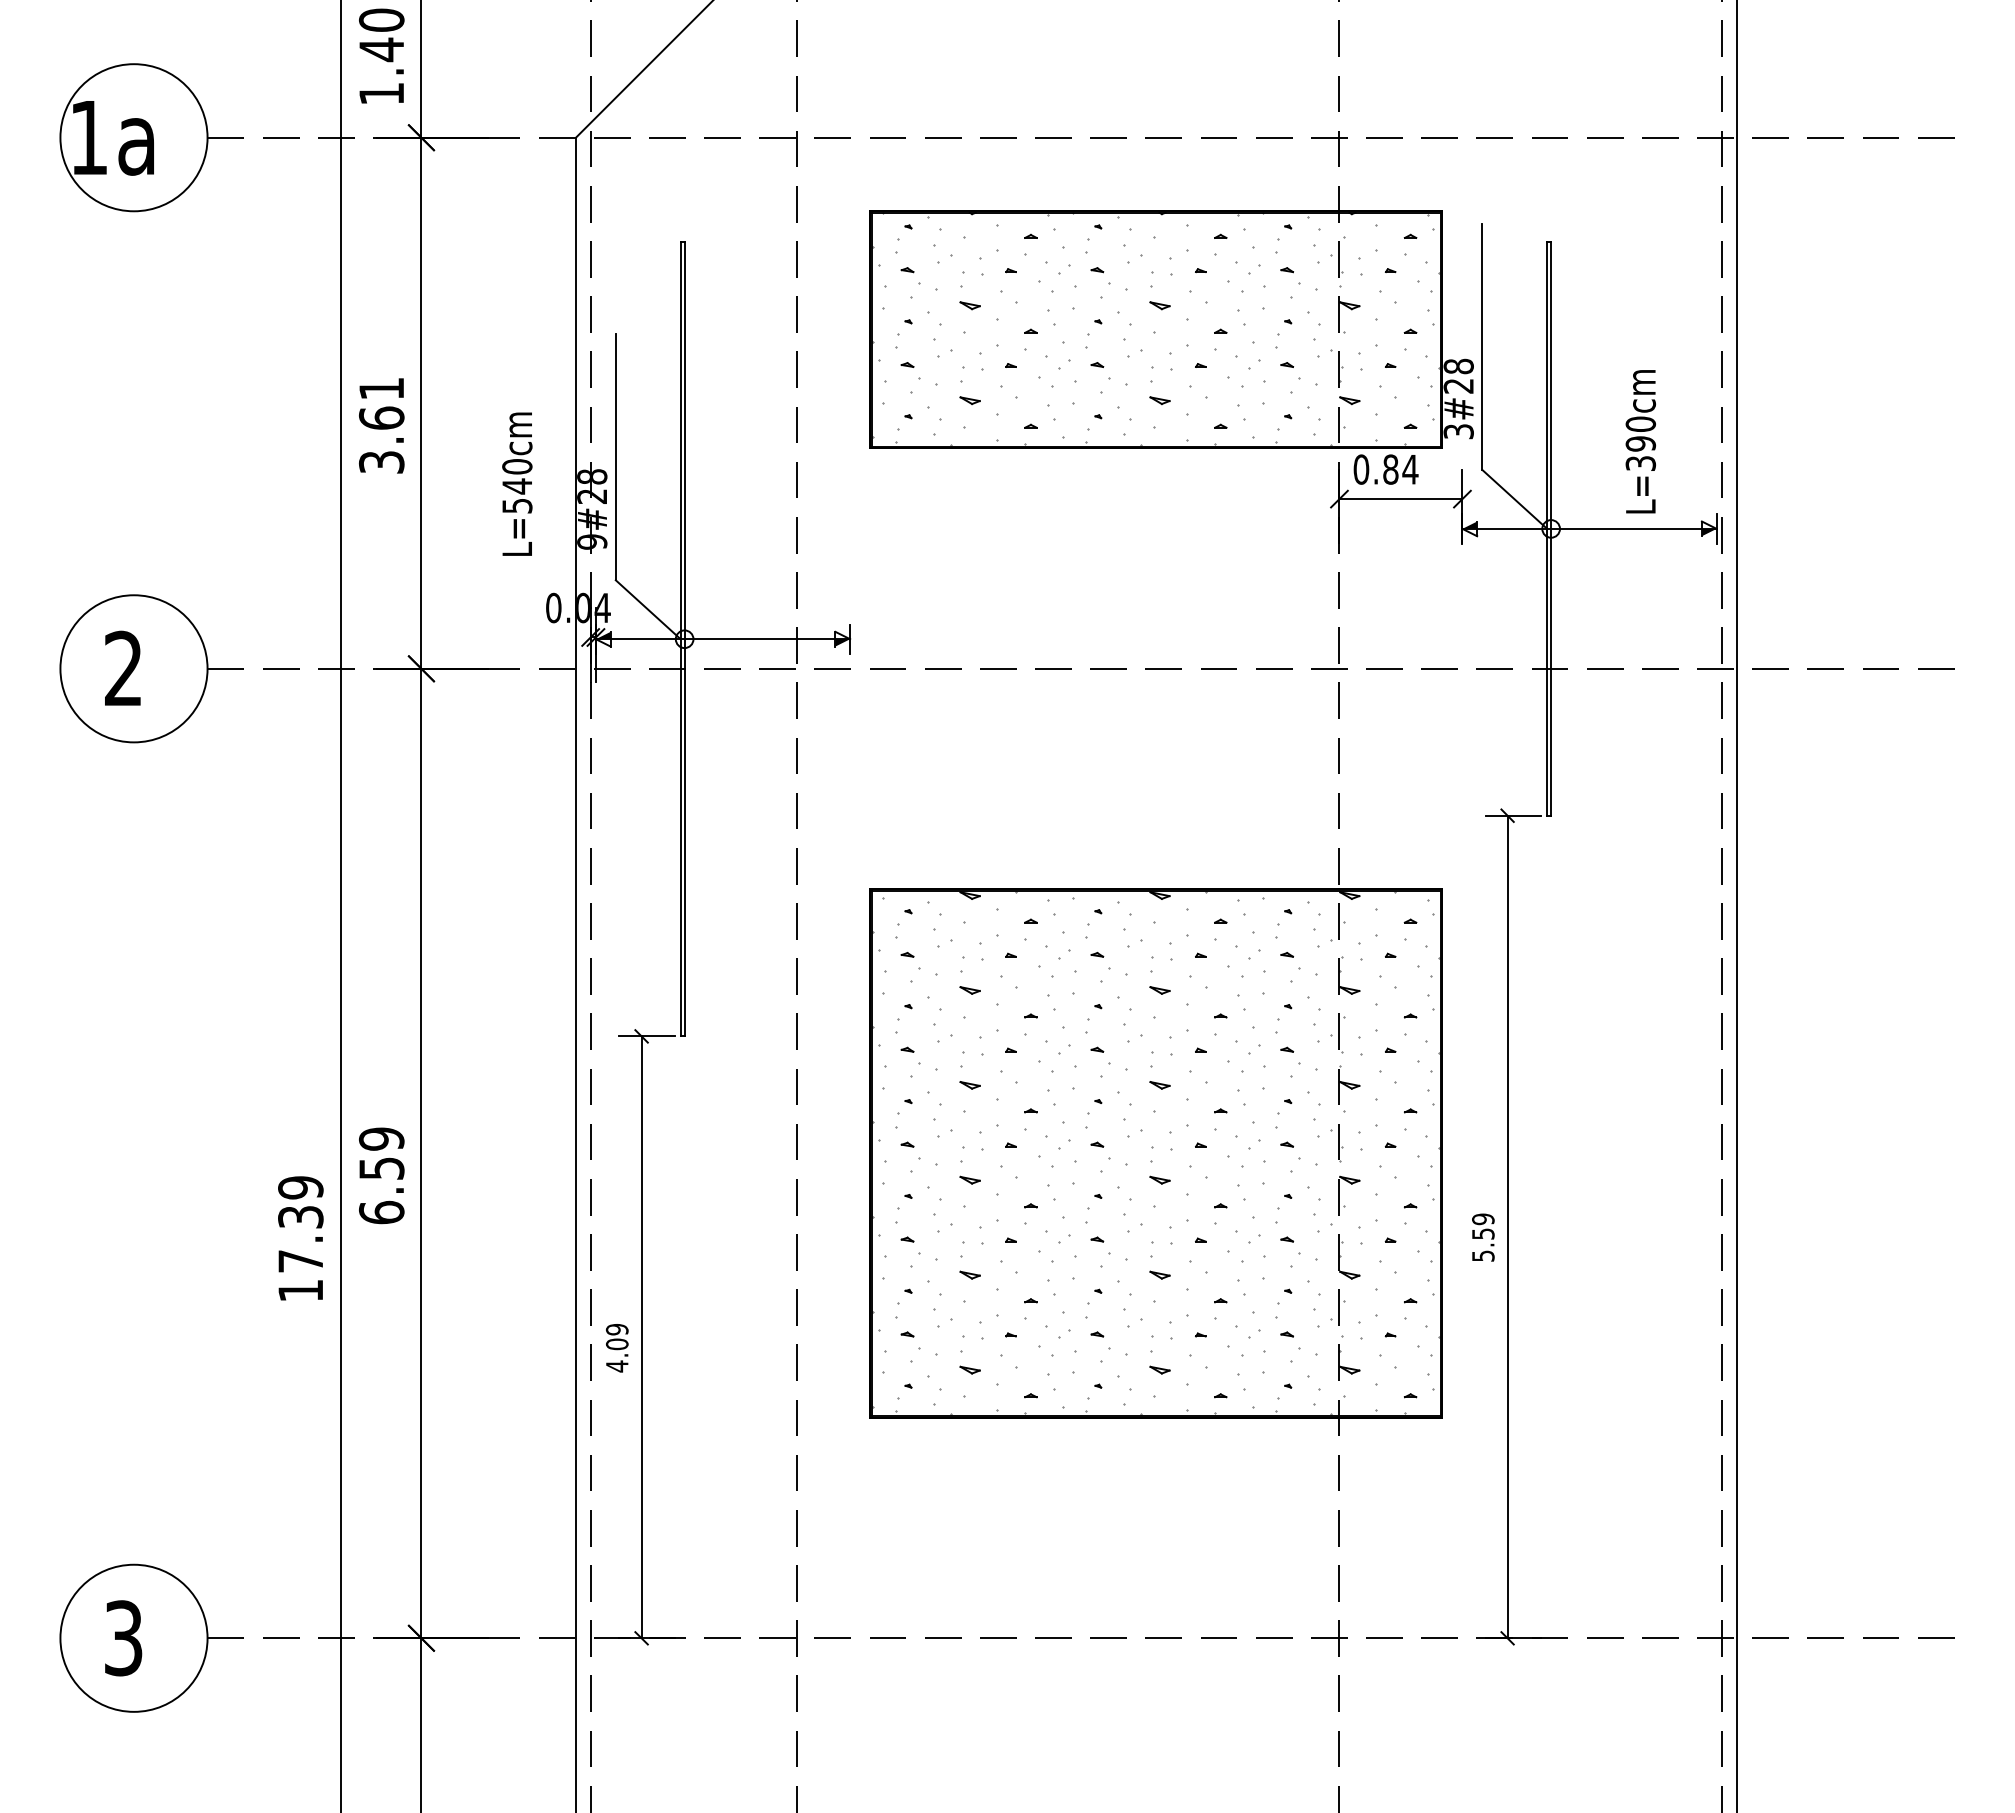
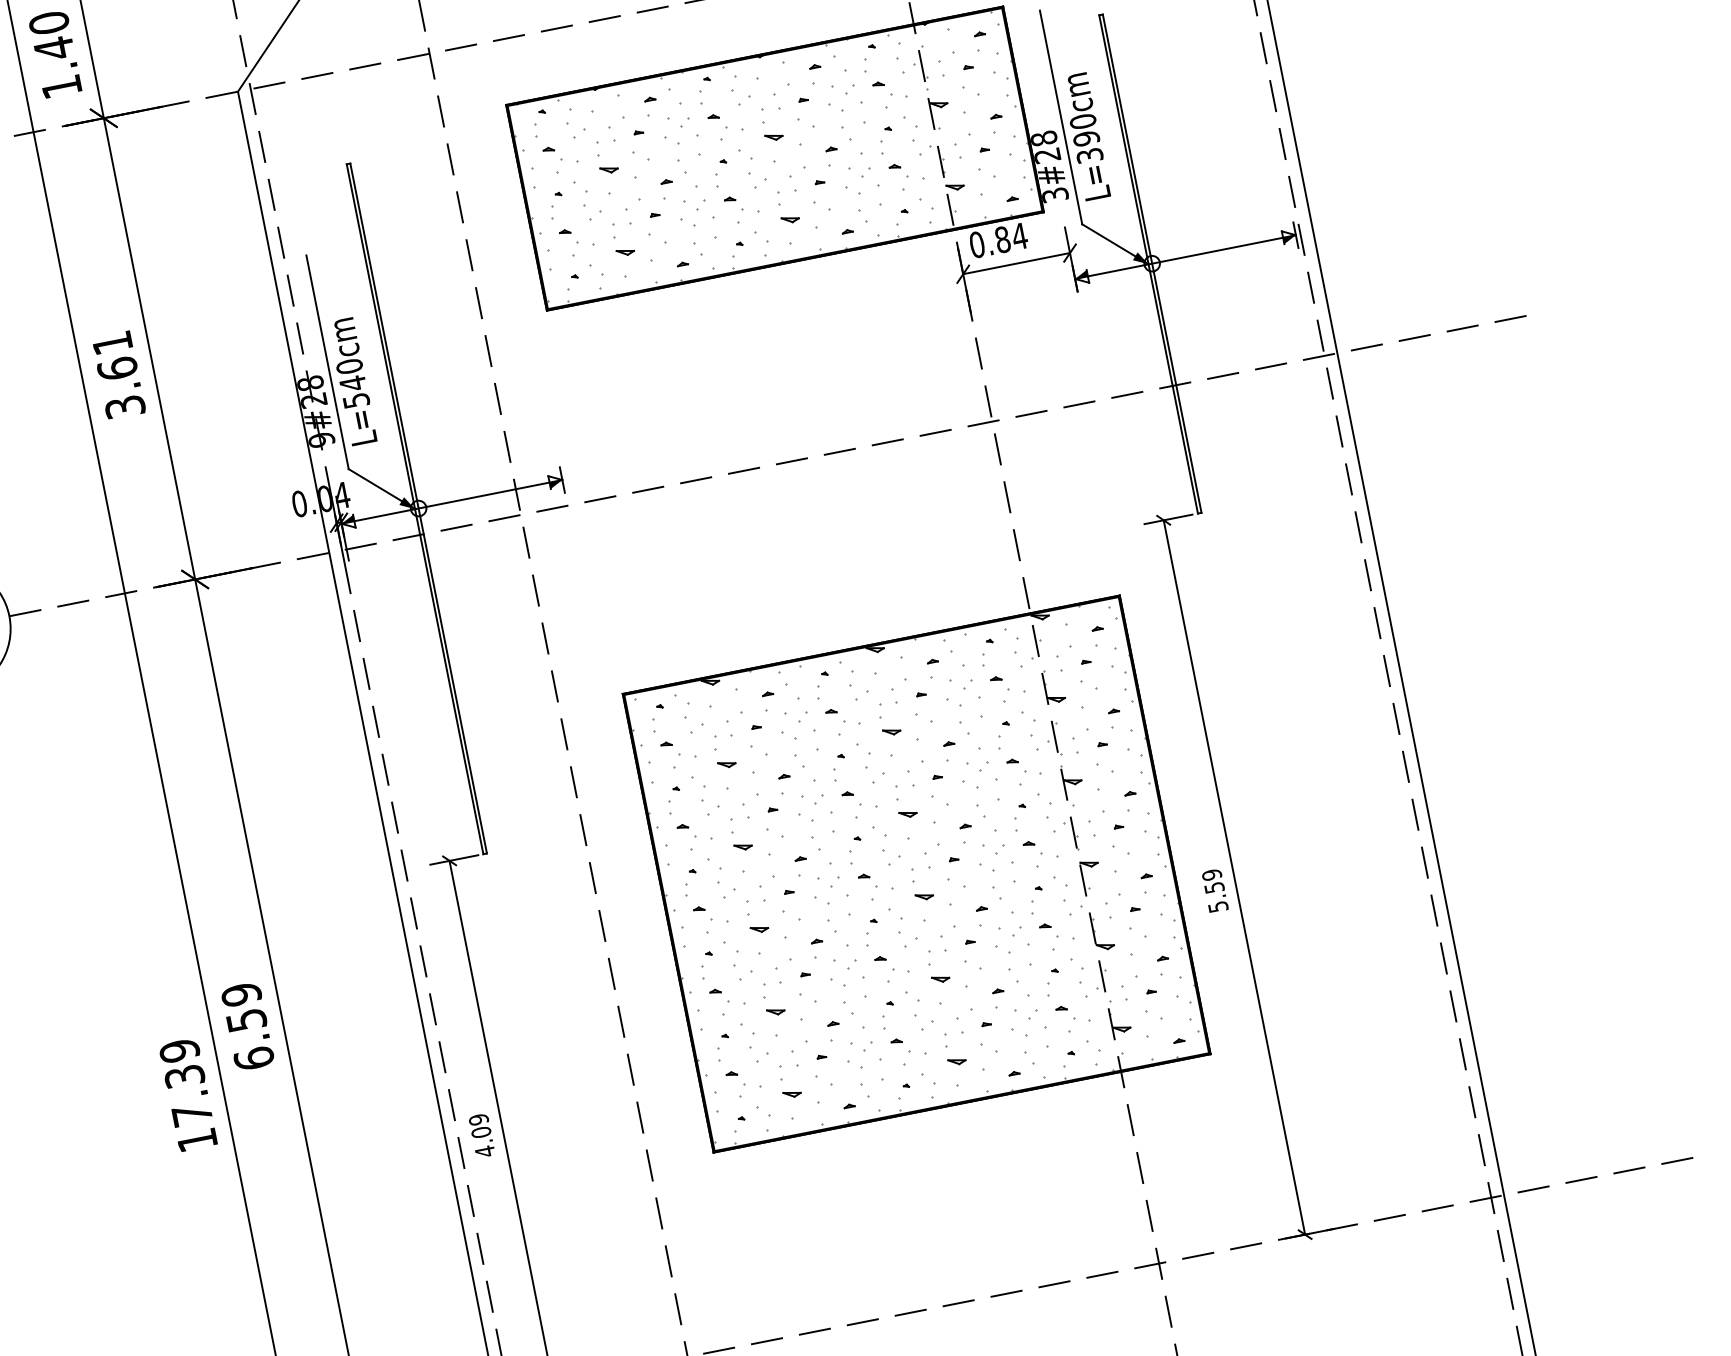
text: (1640, 441) -> (1085, 136), moved
text: (517, 483) -> (352, 381), moved
fill: (1538, 520) -> (1139, 258), added
fill: (672, 631) -> (406, 503), added

